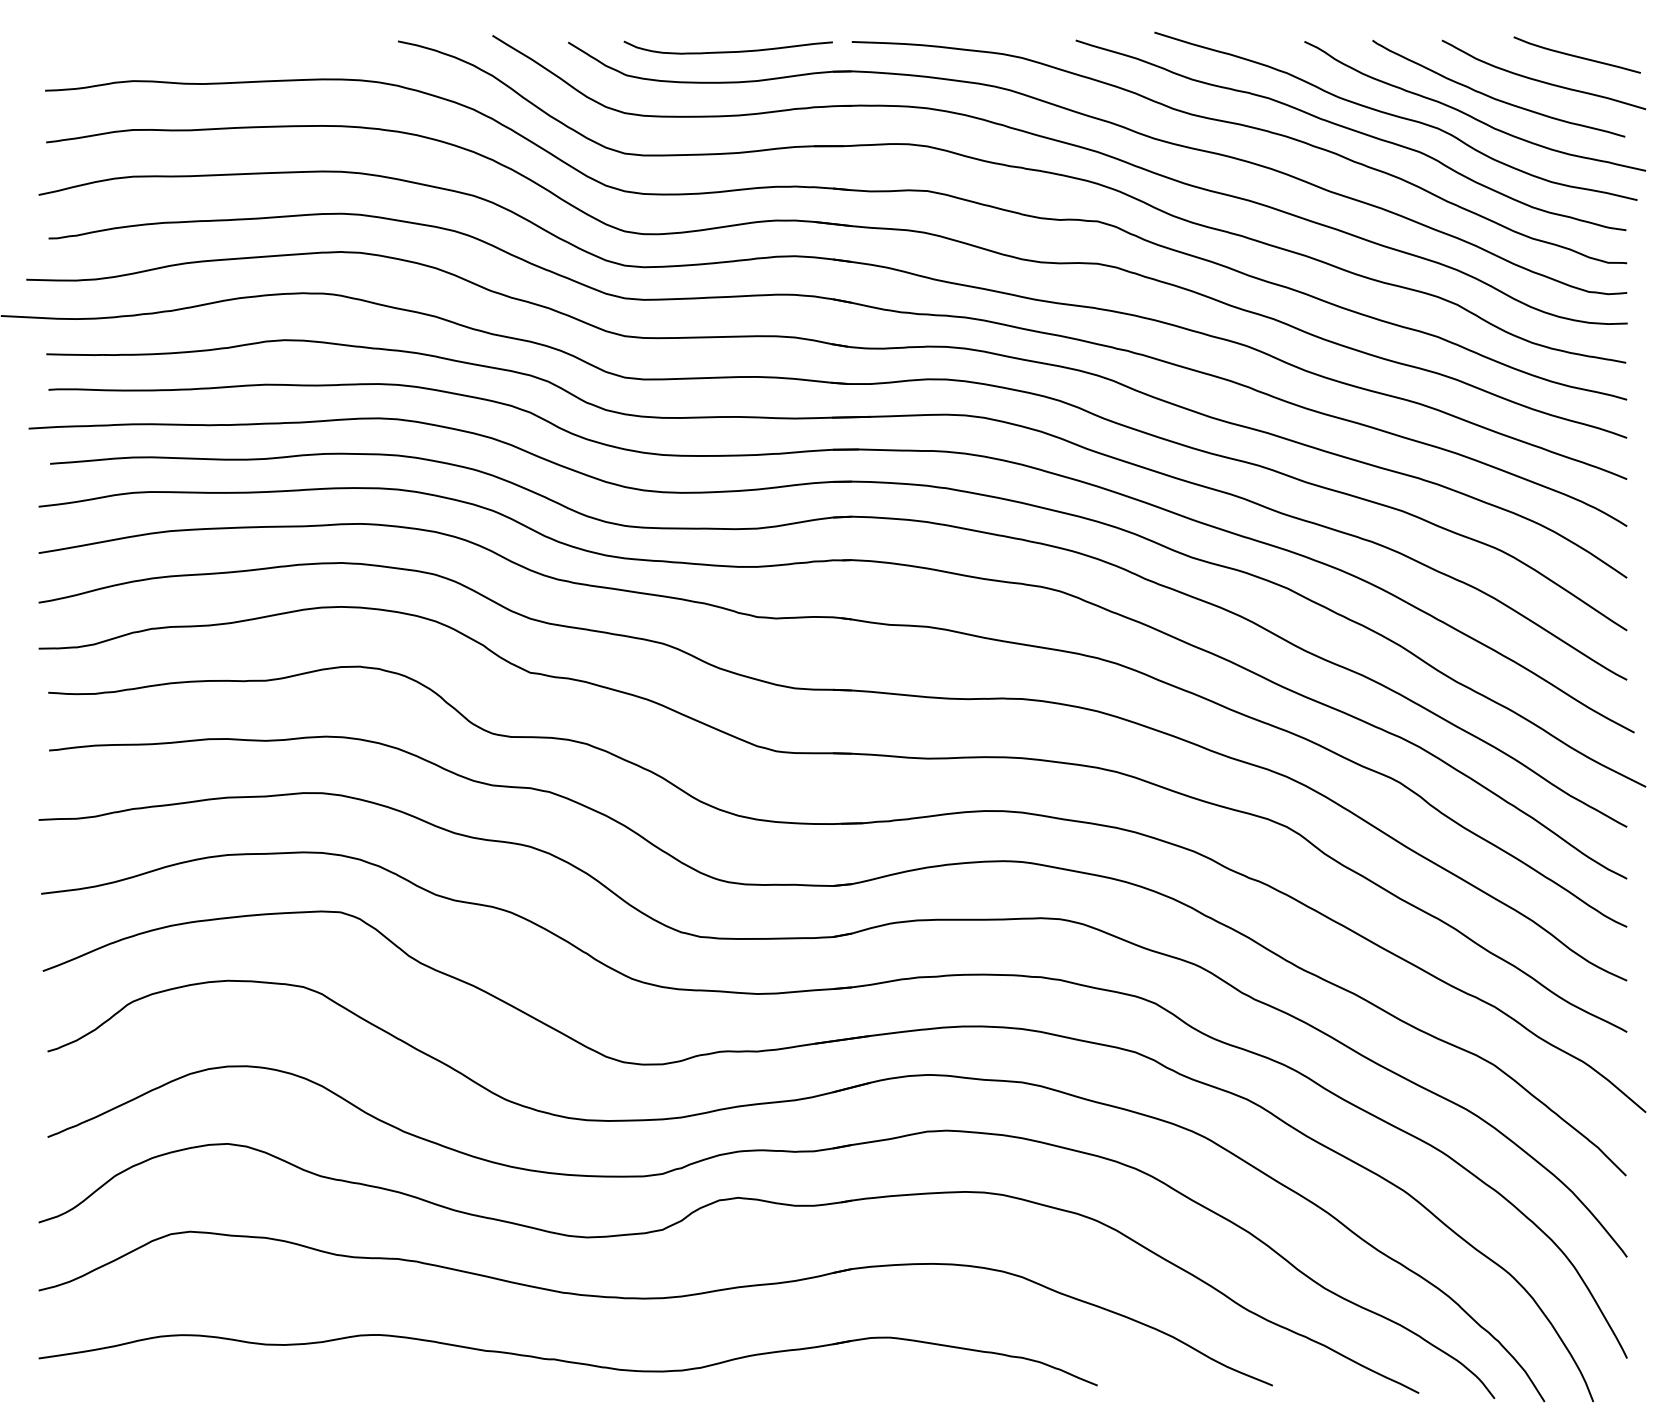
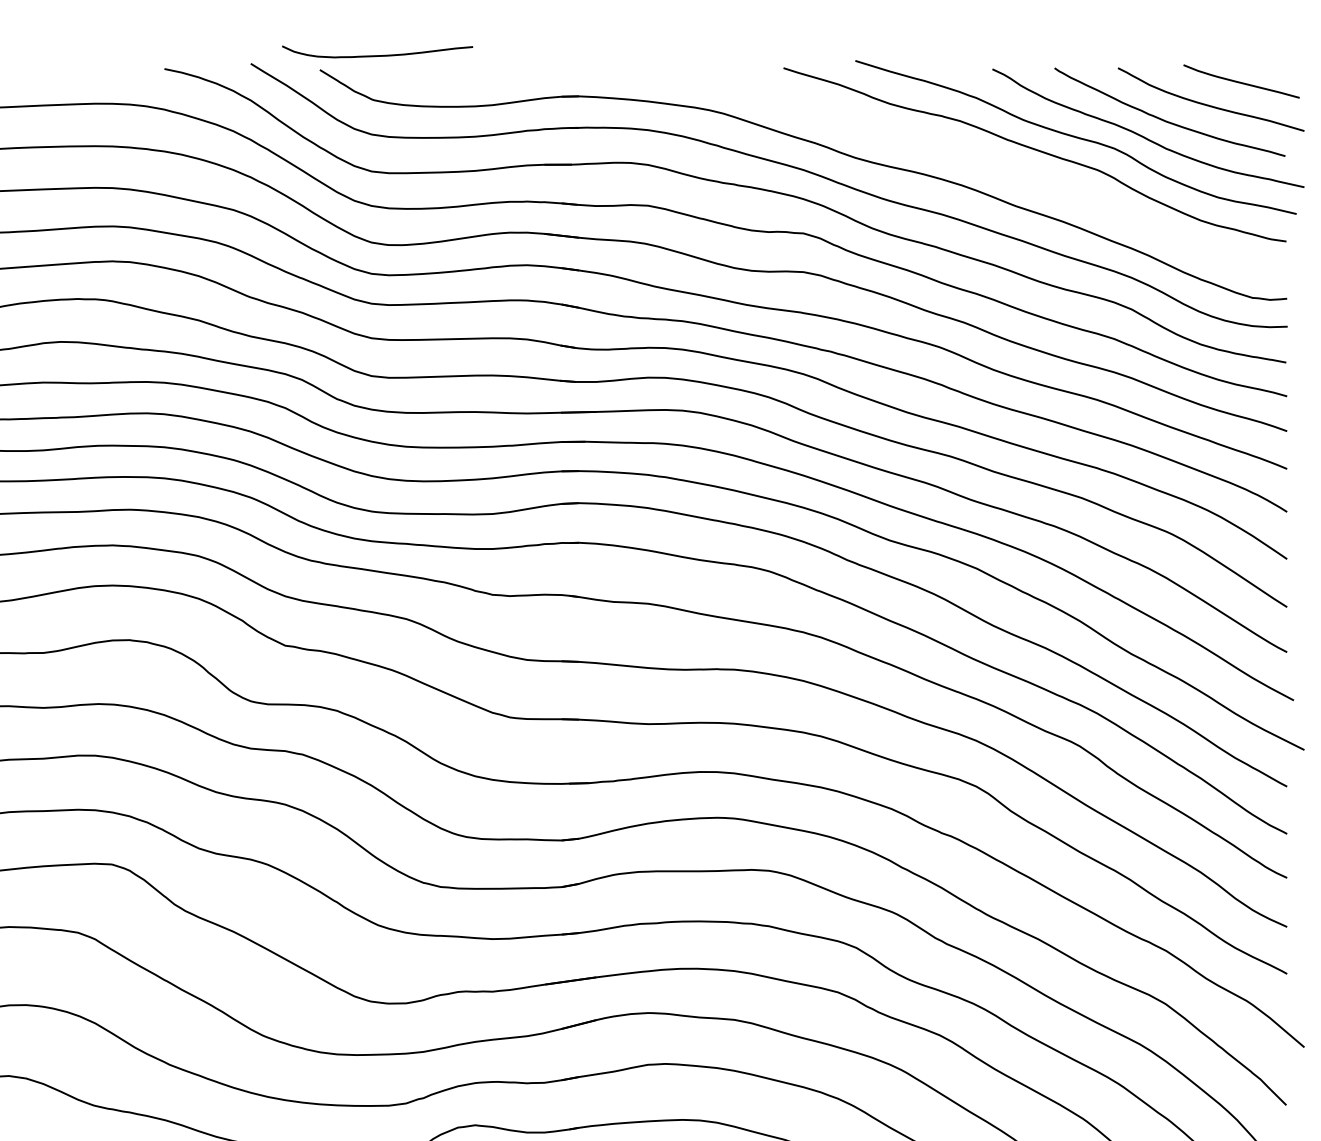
curve: (727, 51) -> (376, 55), moved
curve: (1247, 127) -> (940, 147), removed

